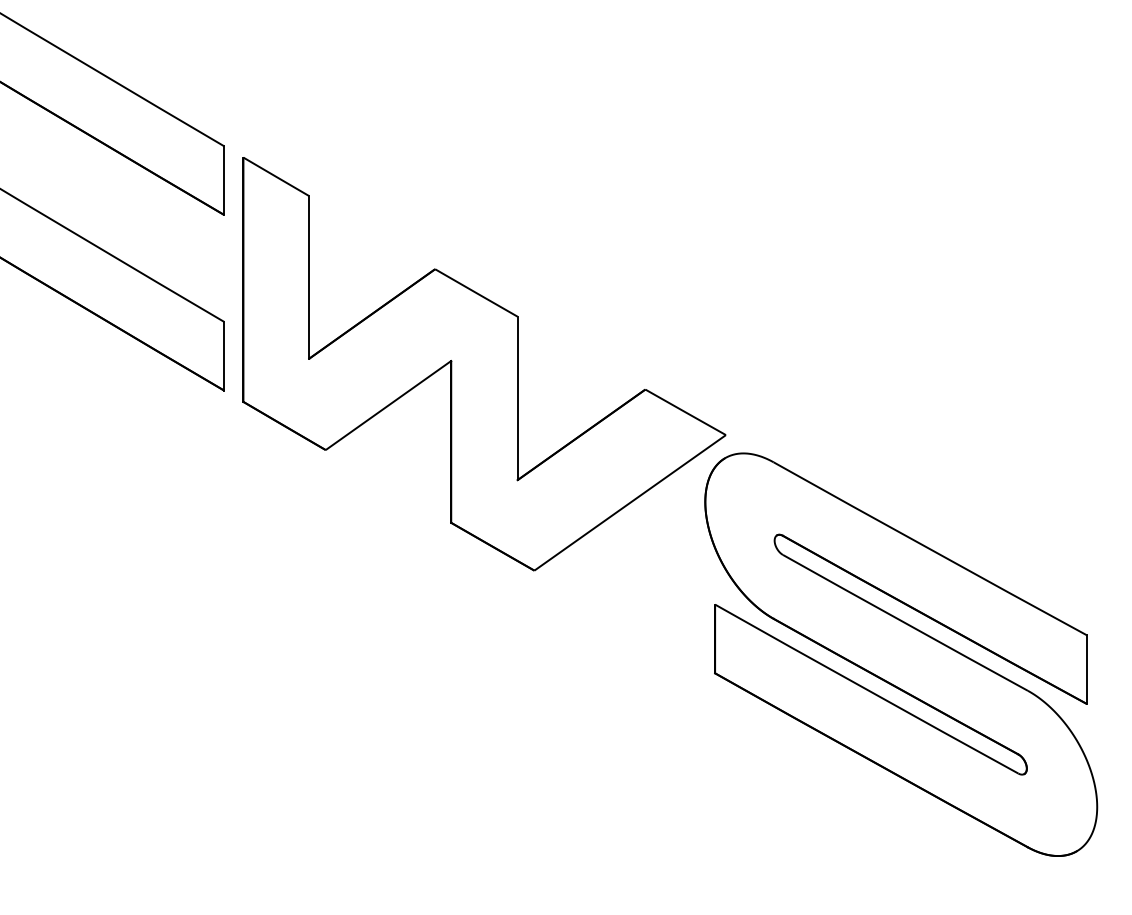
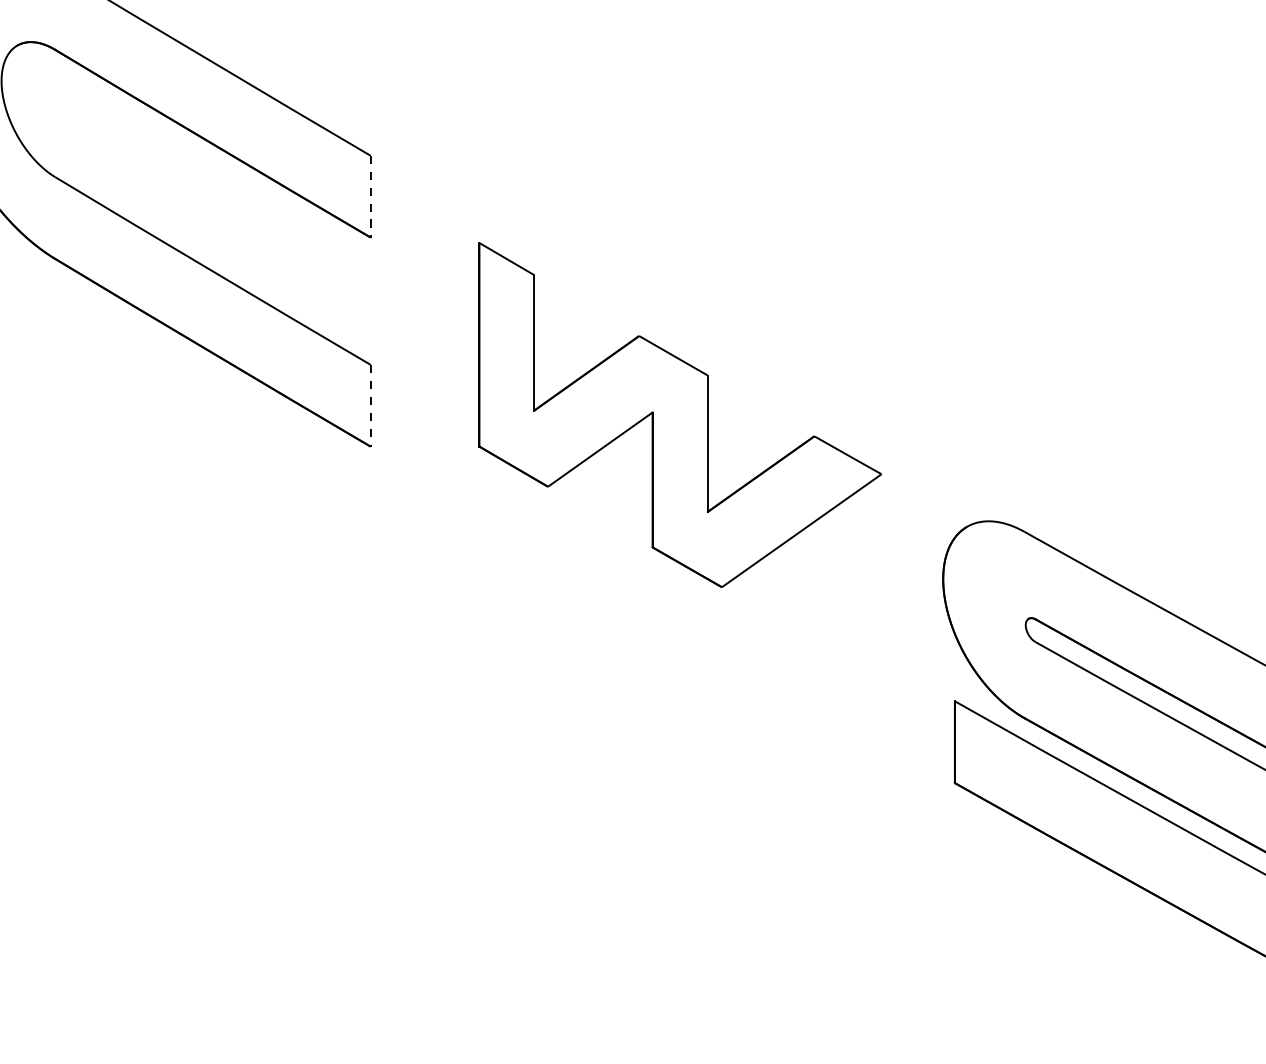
line: (224, 181) -> (370, 197), solid -> dashed
line: (224, 356) -> (370, 405), solid -> dashed
part: (484, 364) -> (680, 415), size x0.7

